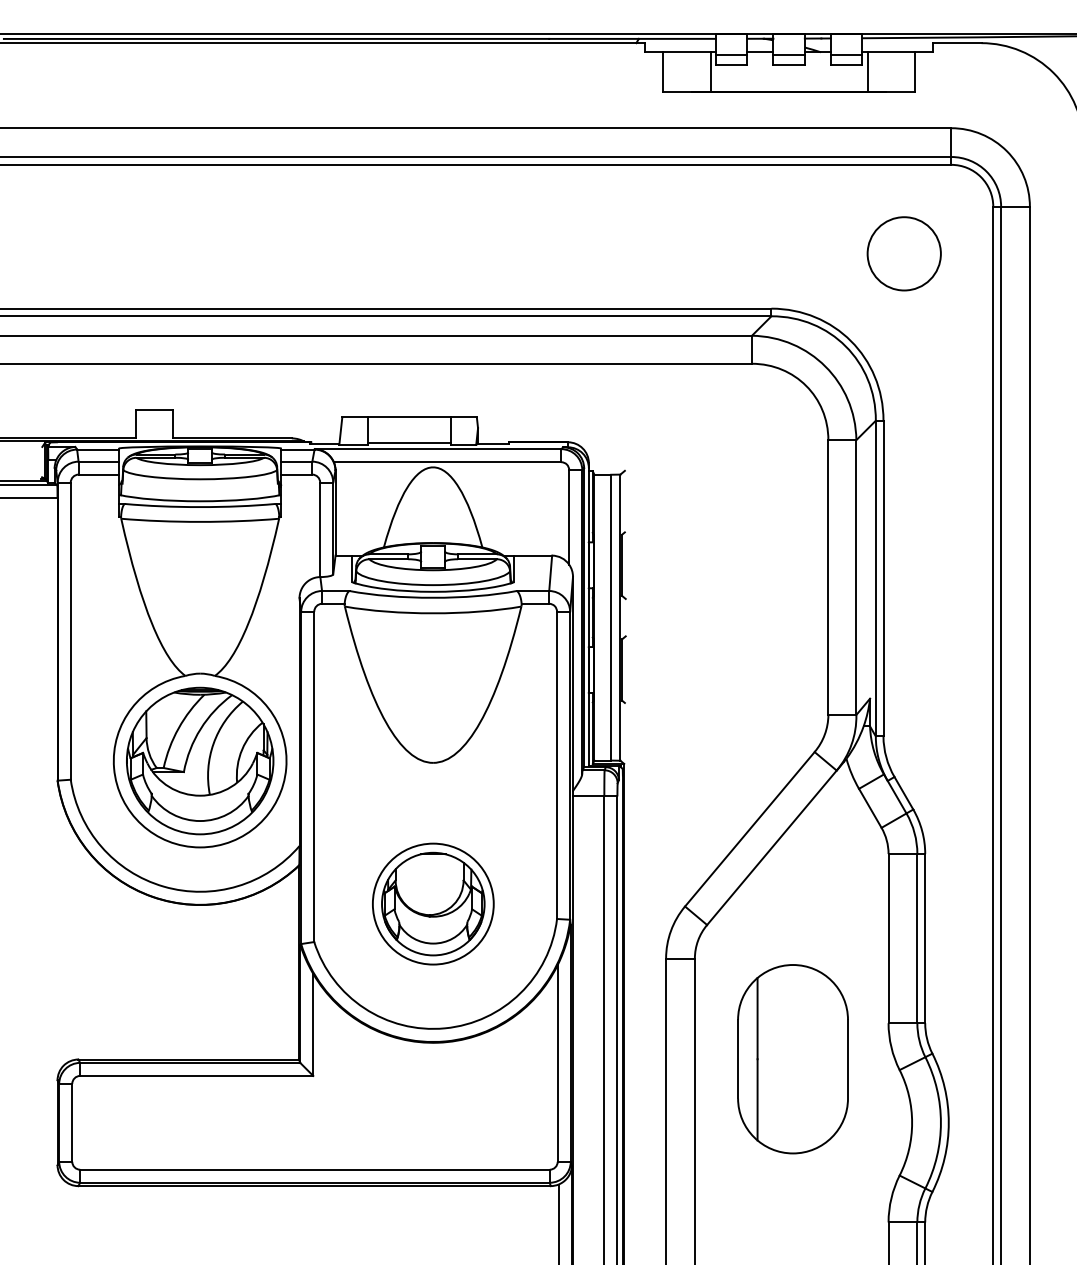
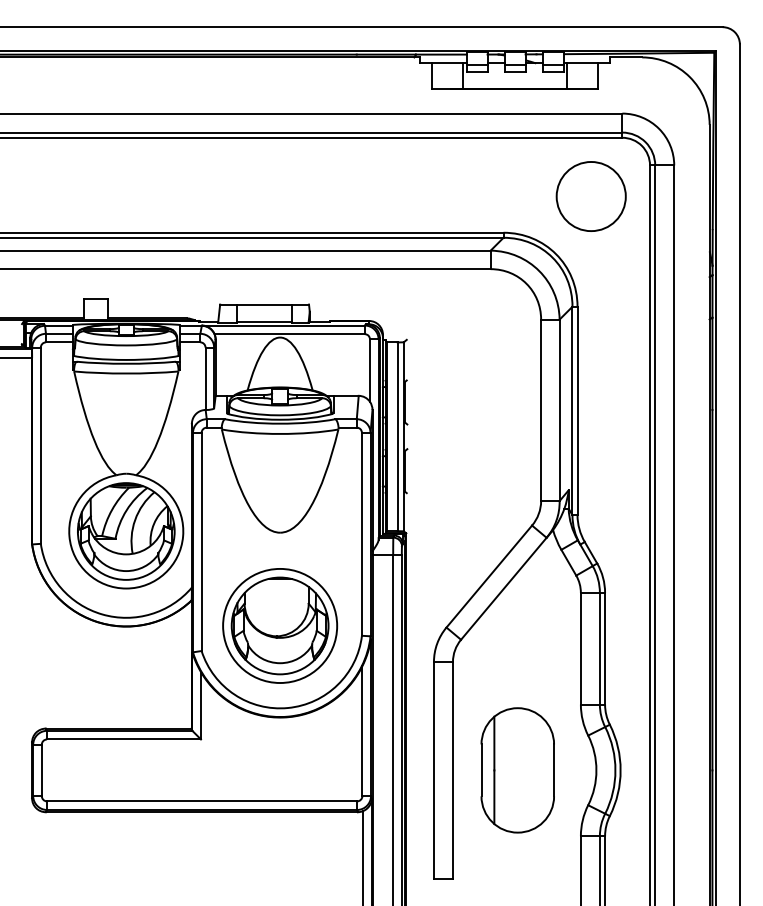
circle: (903, 253) -> (590, 196), size x1.43
part: (433, 903) -> (280, 625), size x1.43
part: (792, 1059) -> (517, 770), moved

